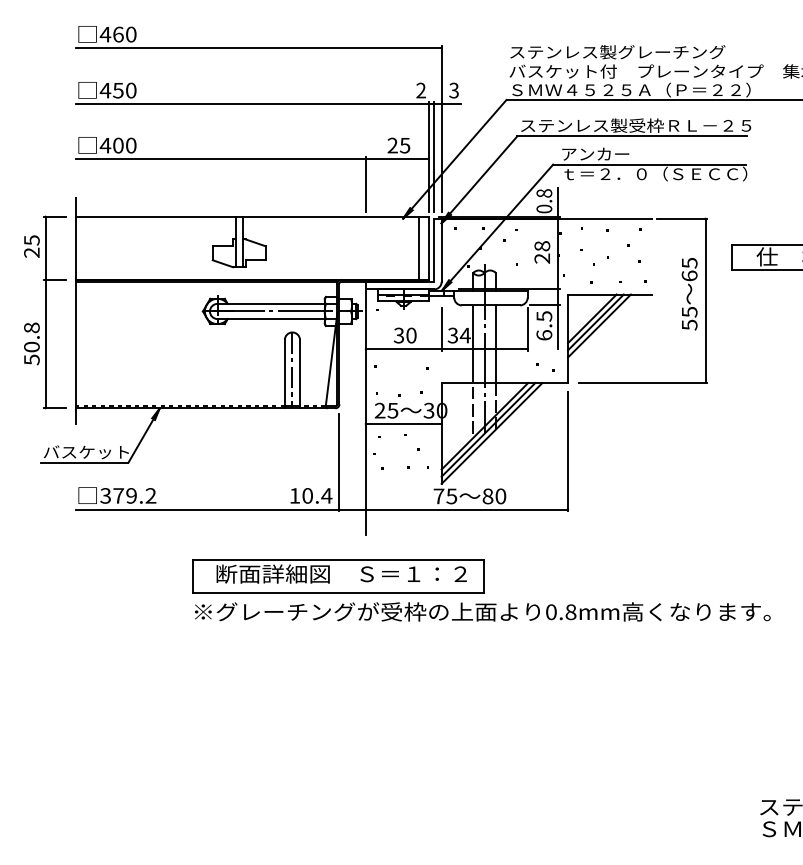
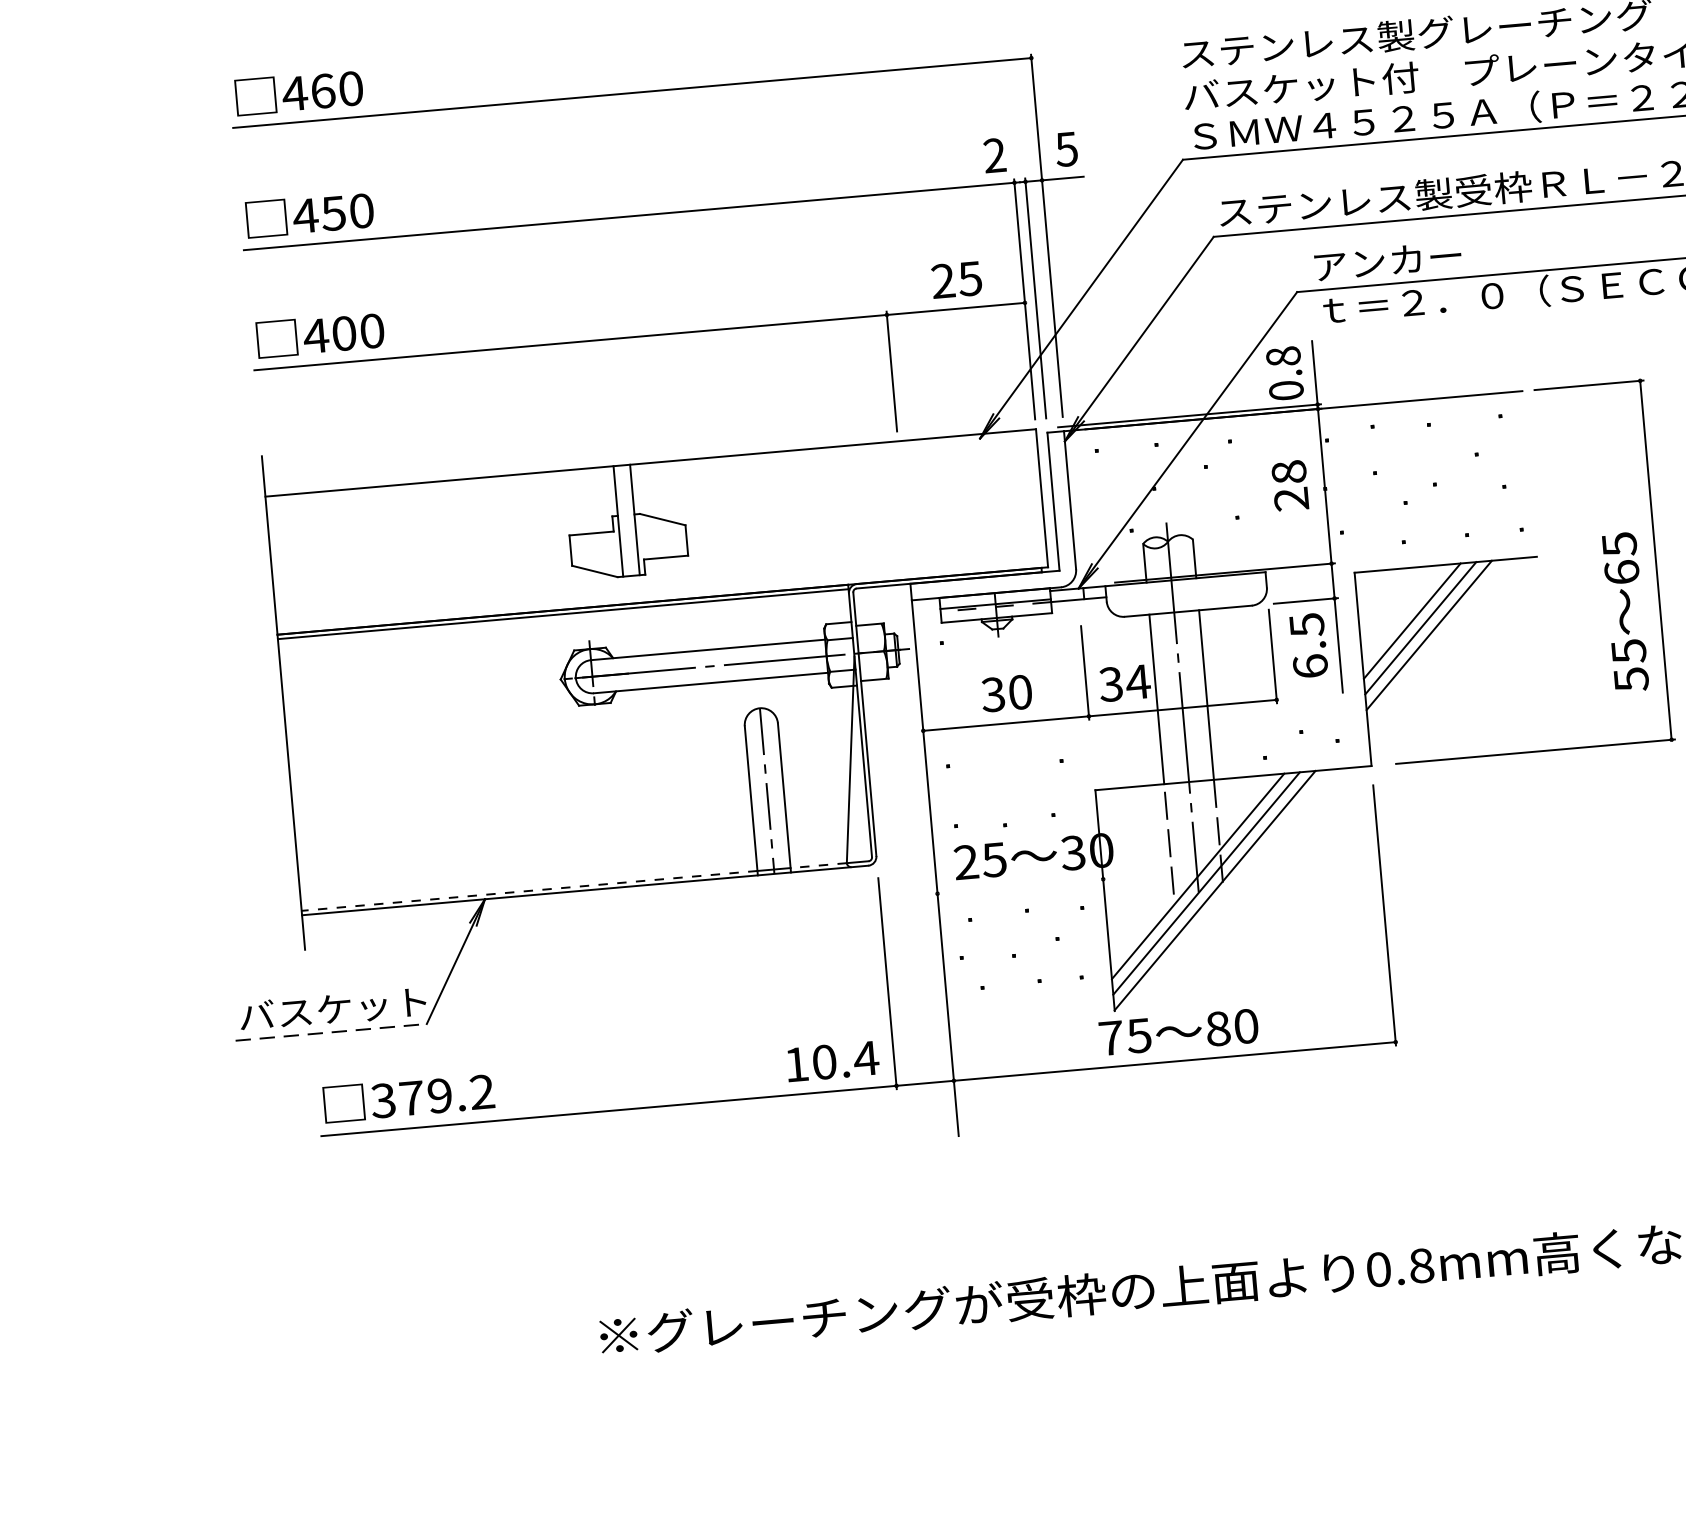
text: (453, 89) -> (1065, 147), 3 -> 5
line: (418, 247) -> (1018, 498), removed
text: (689, 294) -> (1625, 612), moved
part: (45, 312) -> (217, 711), removed
line: (403, 423) -> (1019, 885), removed
line: (84, 462) -> (330, 1031), solid -> dashed
part: (338, 576) -> (907, 1232), removed

